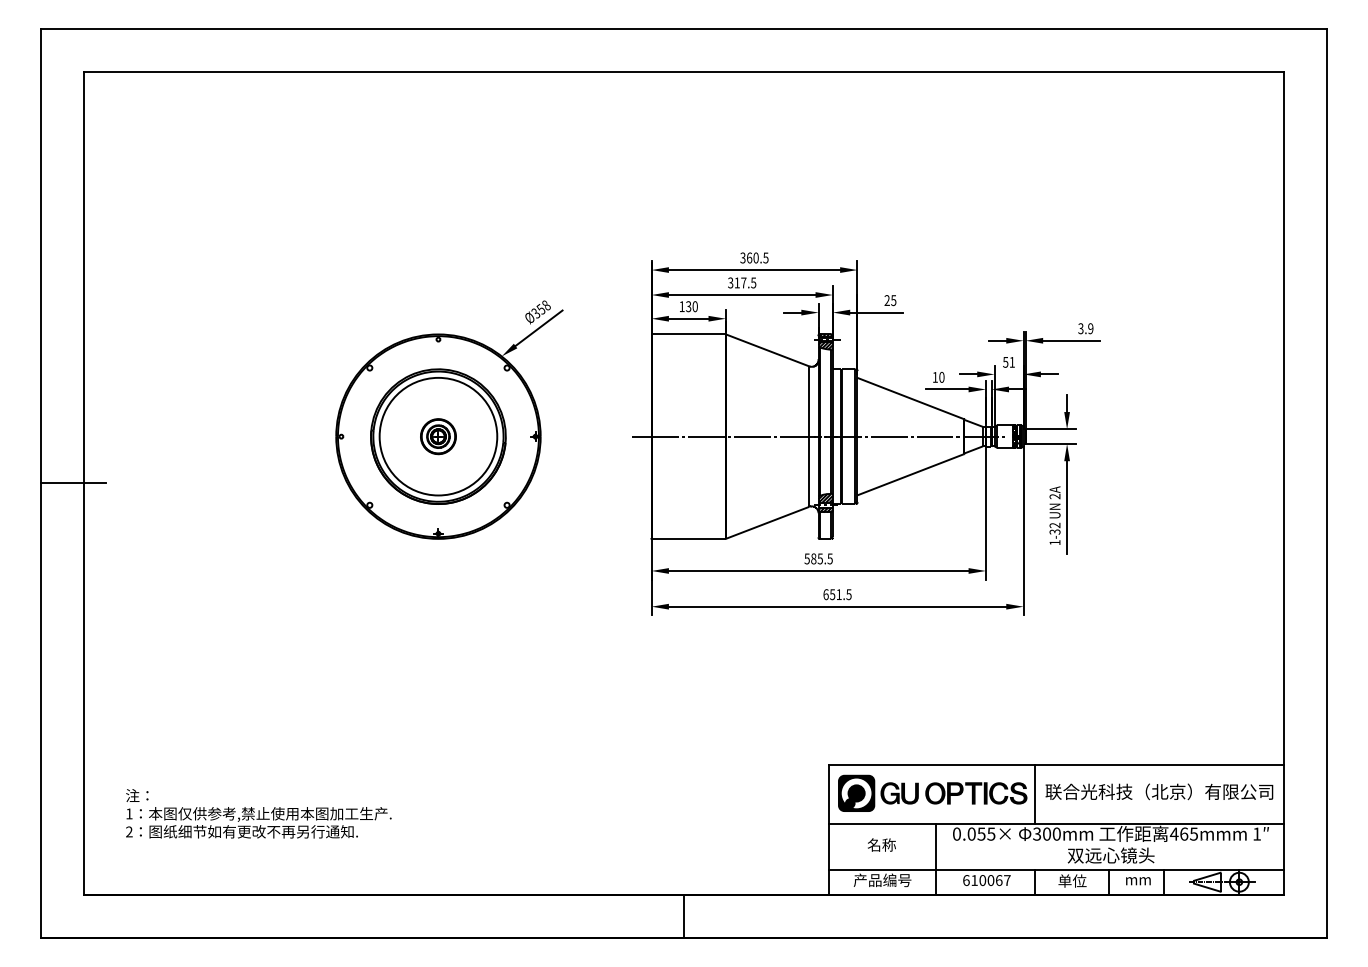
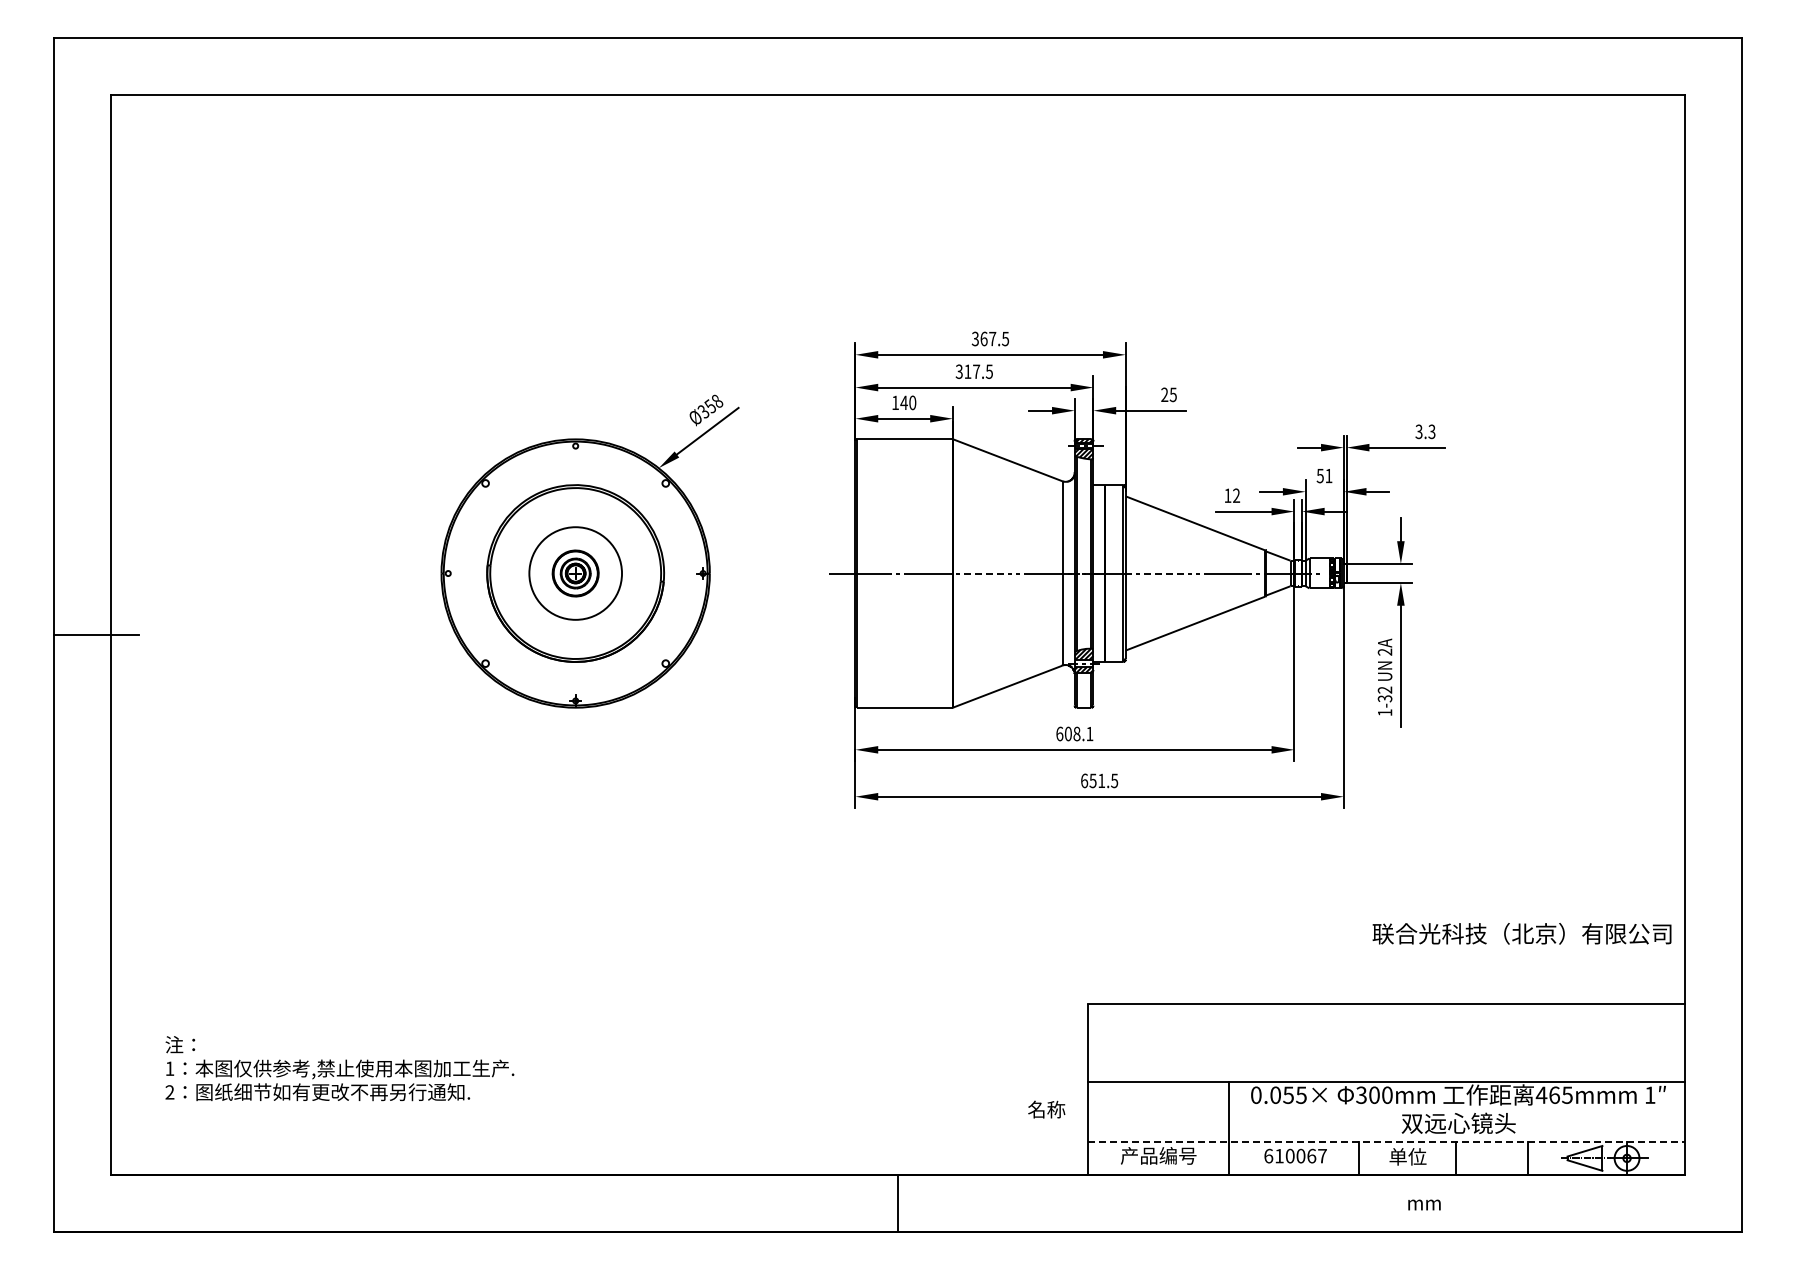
text: (755, 257) -> (992, 338), 360.5 -> 367.5
text: (688, 306) -> (903, 402), 130 -> 140
text: (1090, 328) -> (1431, 431), 3.9 -> 3.3
text: (941, 377) -> (1236, 495), 10 -> 12
circle: (438, 436) -> (575, 573), size x0.6
line: (752, 436) -> (987, 573), solid -> dashed
line: (889, 436) -> (1167, 573), solid -> dashed
text: (818, 558) -> (1074, 733), 585.5 -> 608.1
text: (1158, 791) -> (1521, 933), moved
part: (932, 793) -> (1224, 1041), removed
line: (1035, 793) -> (1359, 1042), removed
text: (881, 844) -> (1046, 1109), moved
line: (1056, 869) -> (1387, 1141), solid -> dashed
text: (1138, 880) -> (1424, 1204), moved

